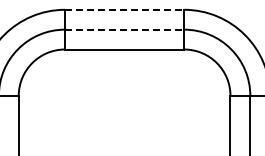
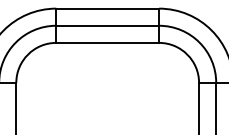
line: (124, 9) -> (107, 8), dashed -> solid
line: (124, 29) -> (107, 25), dashed -> solid

